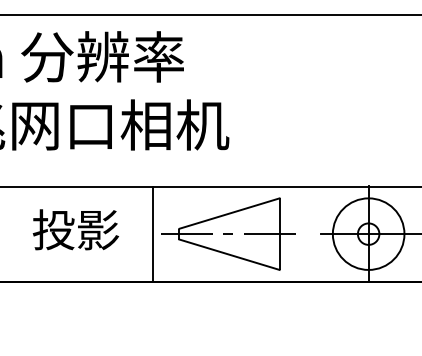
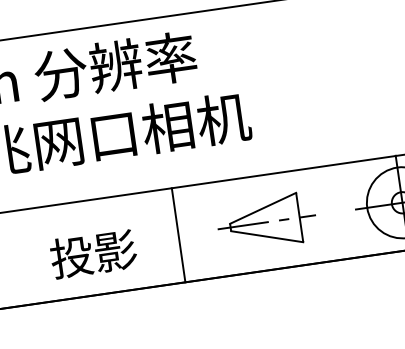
text: (75, 229) -> (93, 253), moved
part: (228, 233) -> (264, 222), size x0.7
line: (153, 234) -> (178, 235), moved

